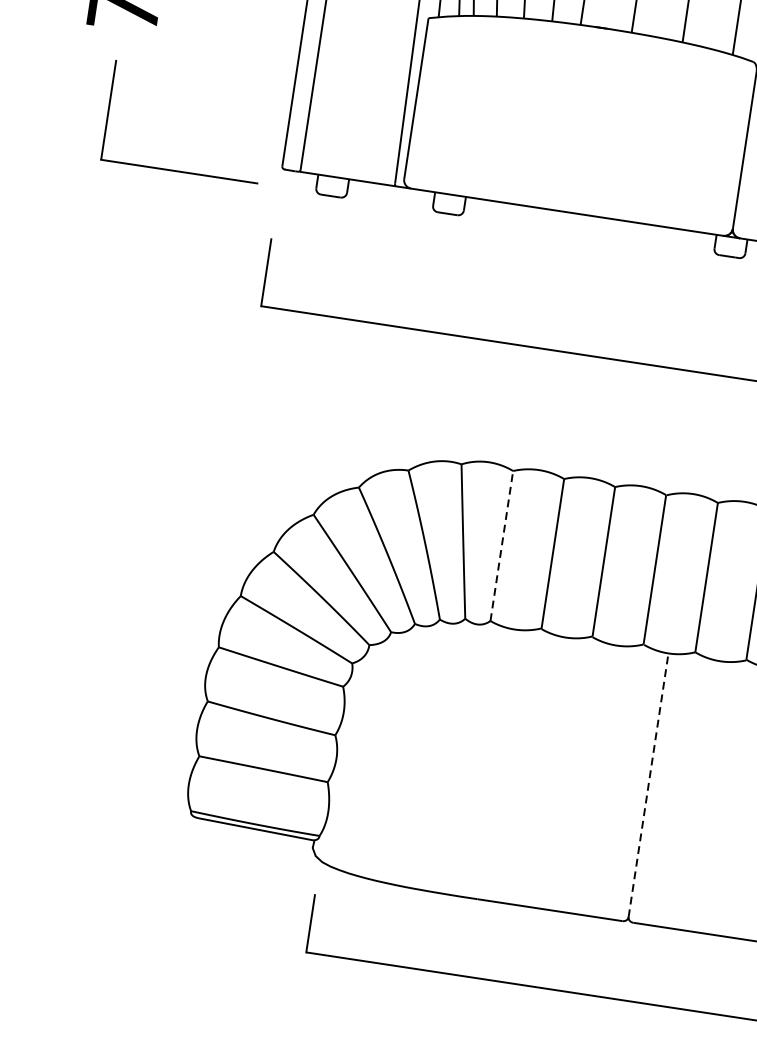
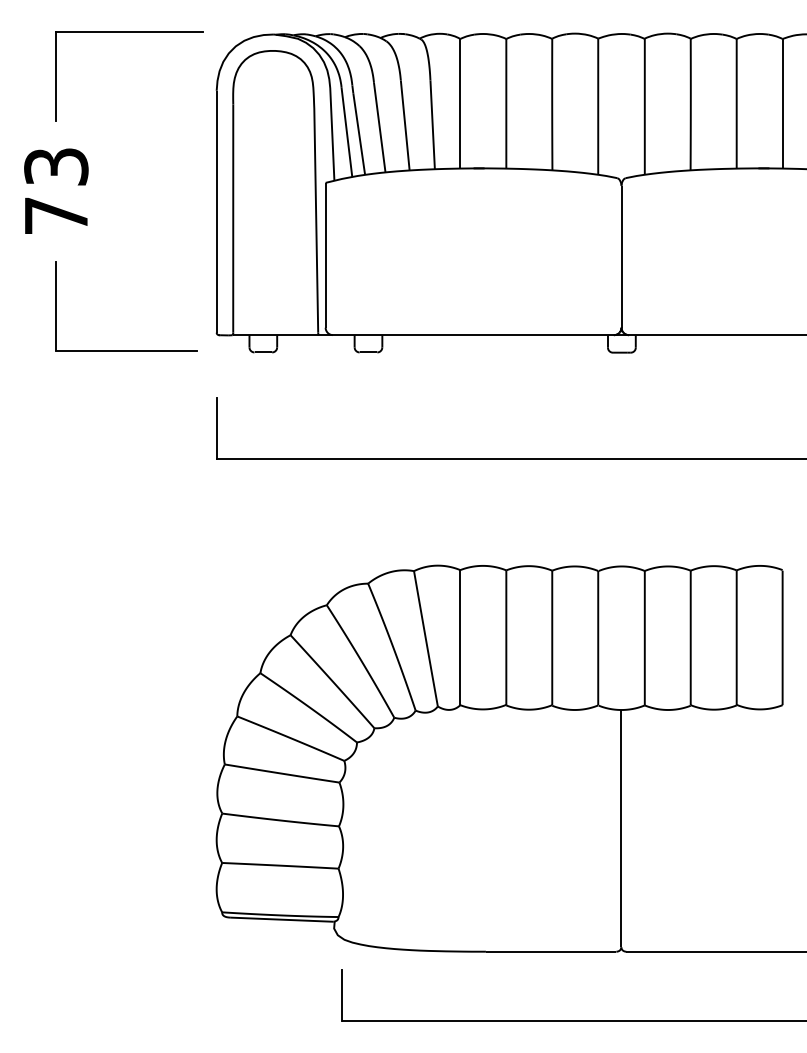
line: (502, 545) -> (460, 637), dashed -> solid
line: (648, 785) -> (621, 828), dashed -> solid

